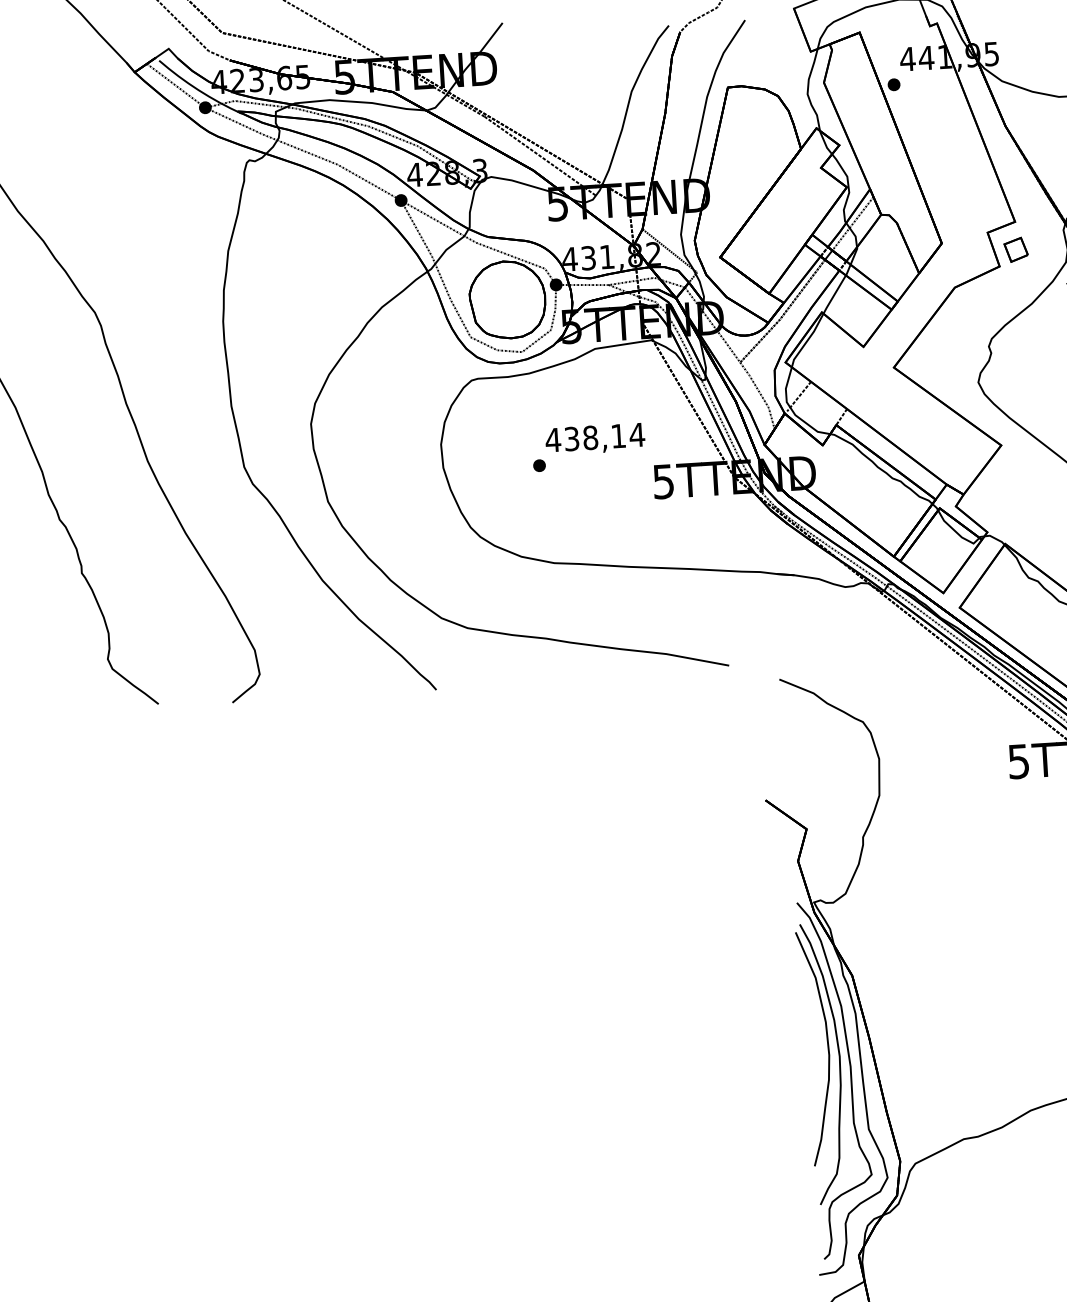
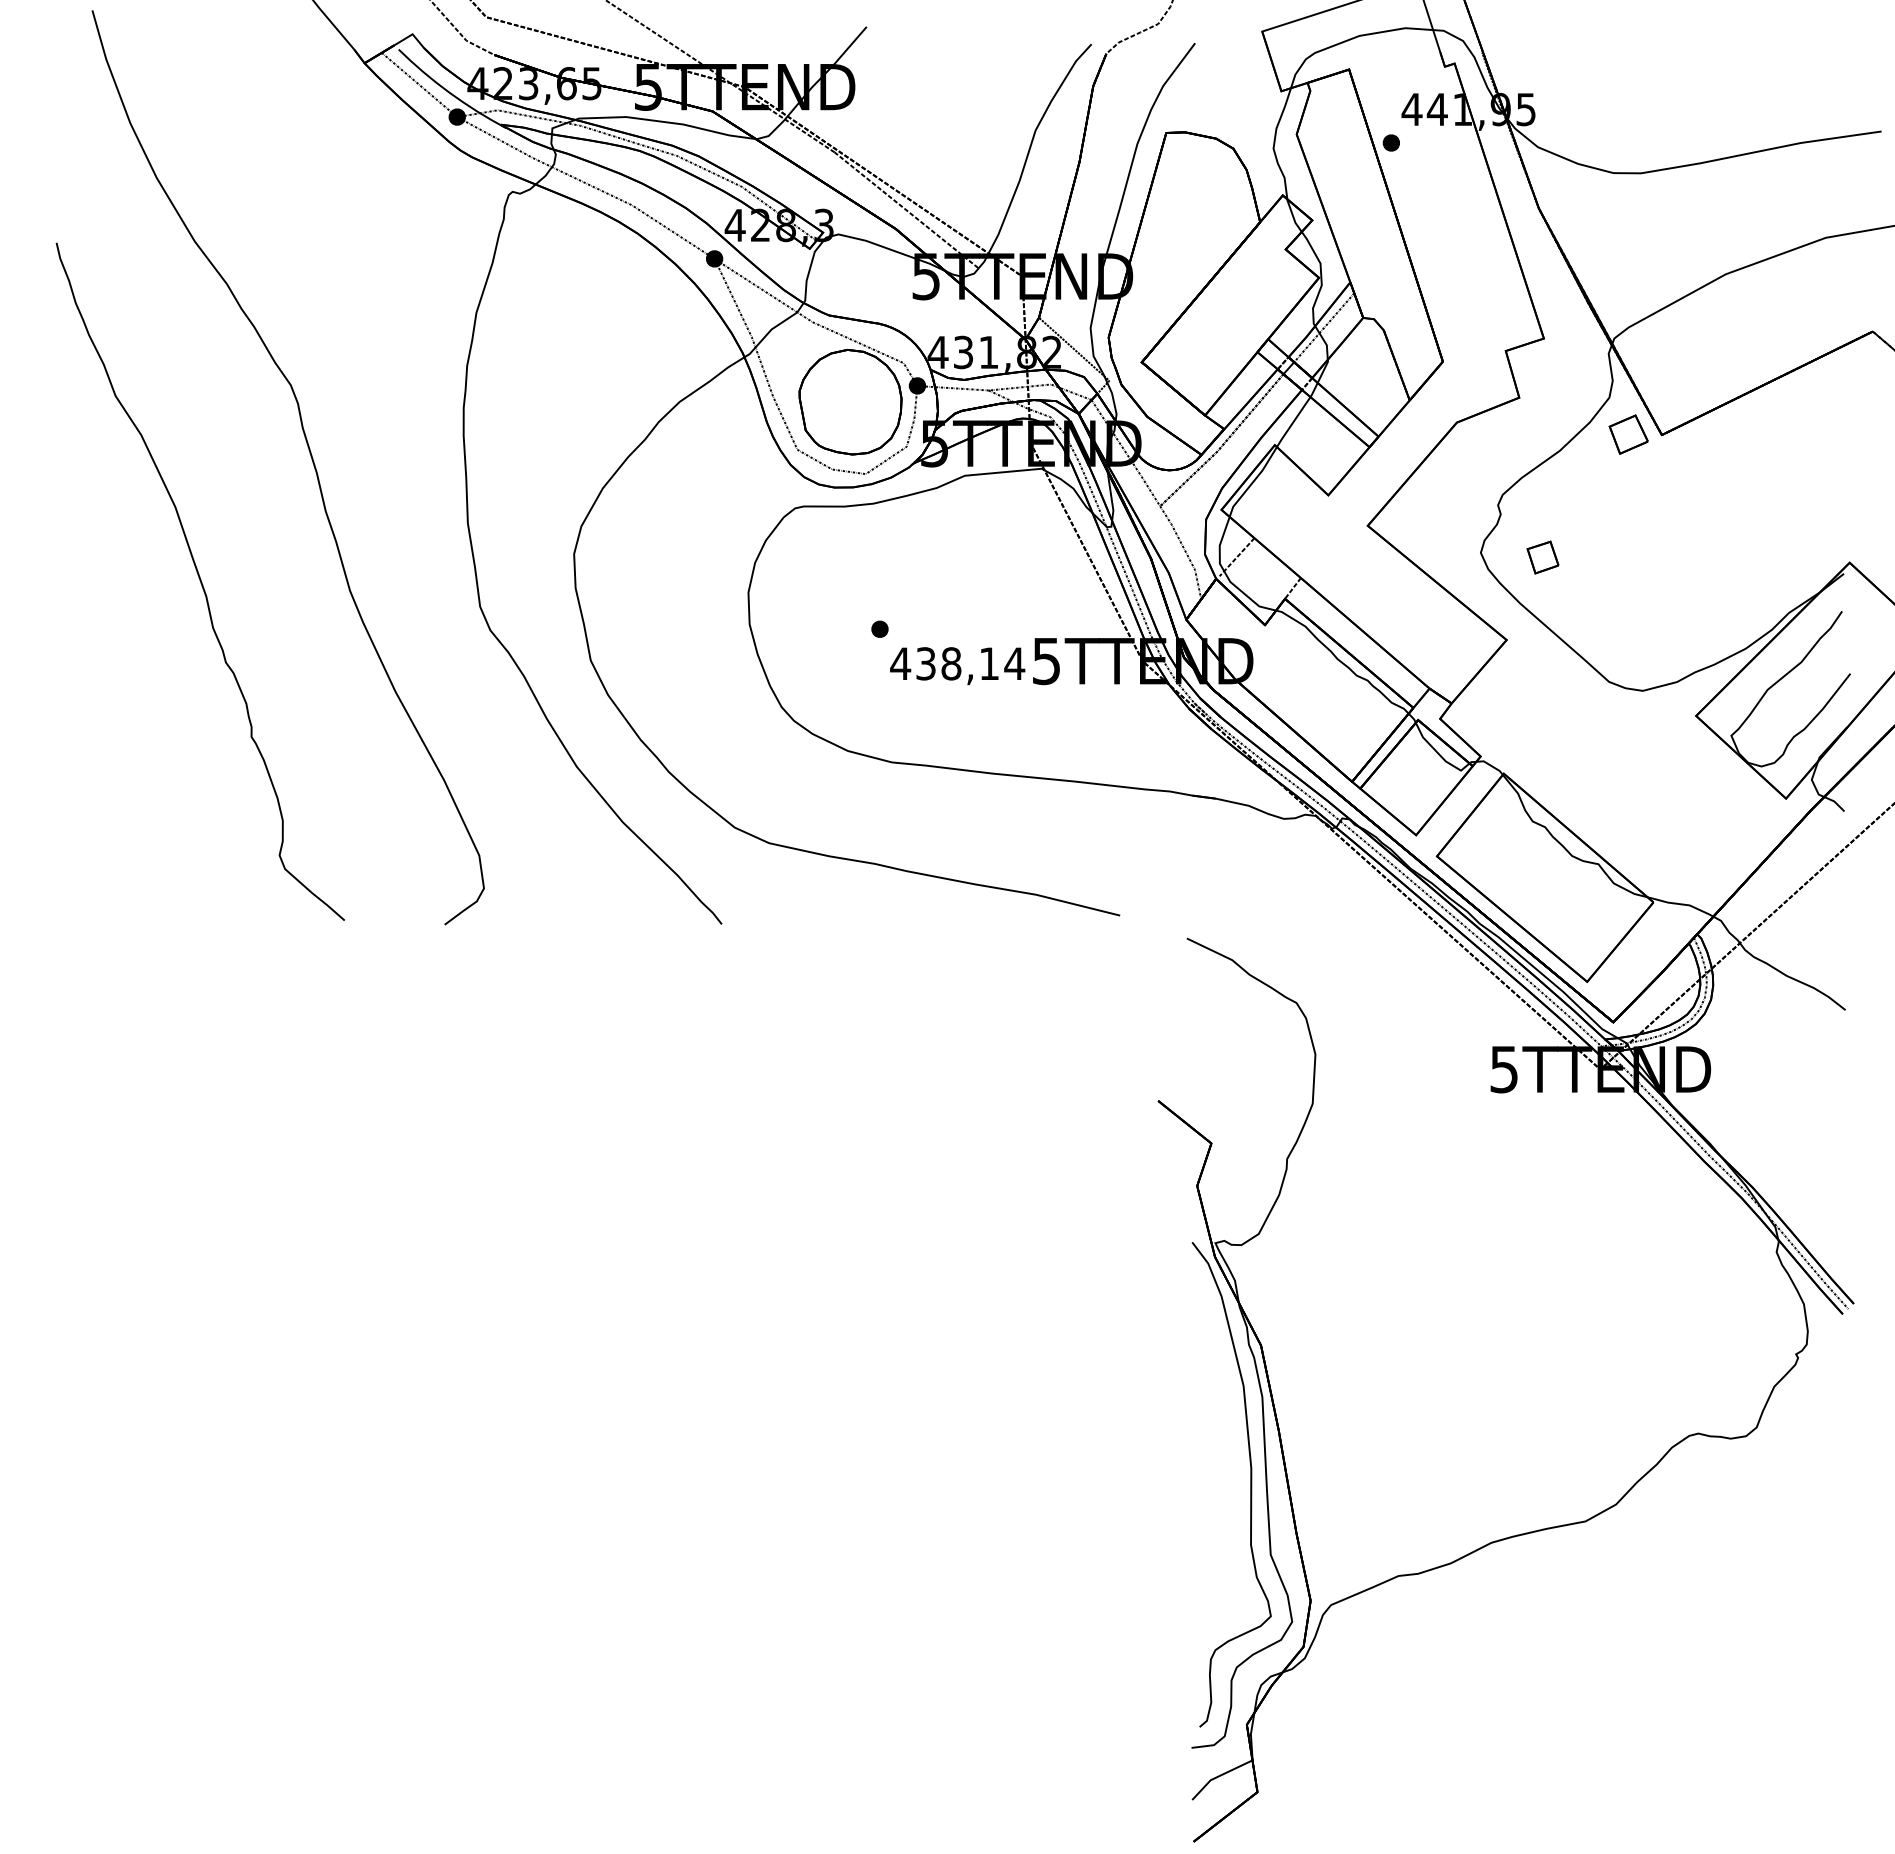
part: (1015, 249) -> (1542, 557), moved
text: (595, 439) -> (957, 666), moved
part: (828, 1063) -> (1221, 1462), removed

